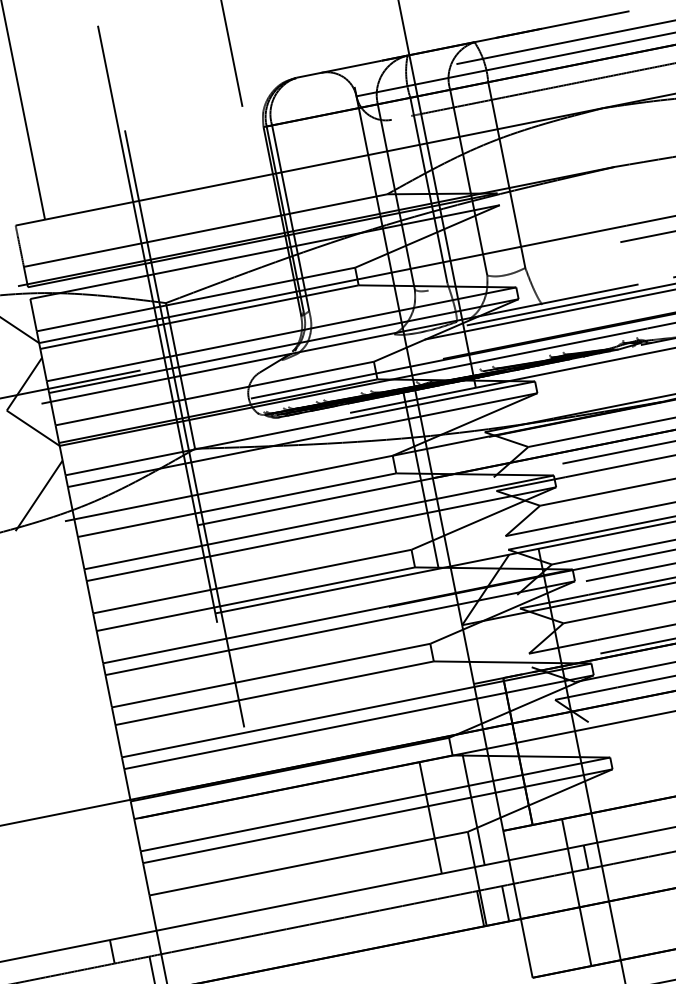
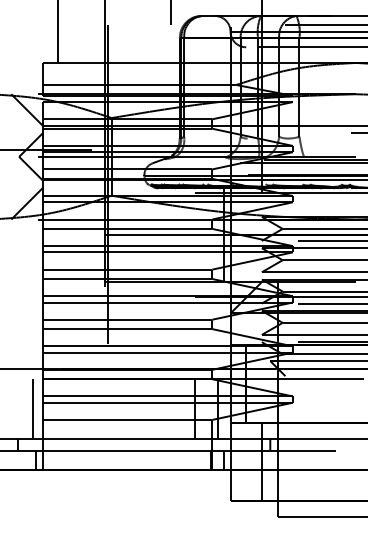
line: (128, 877) -> (33, 408), added

